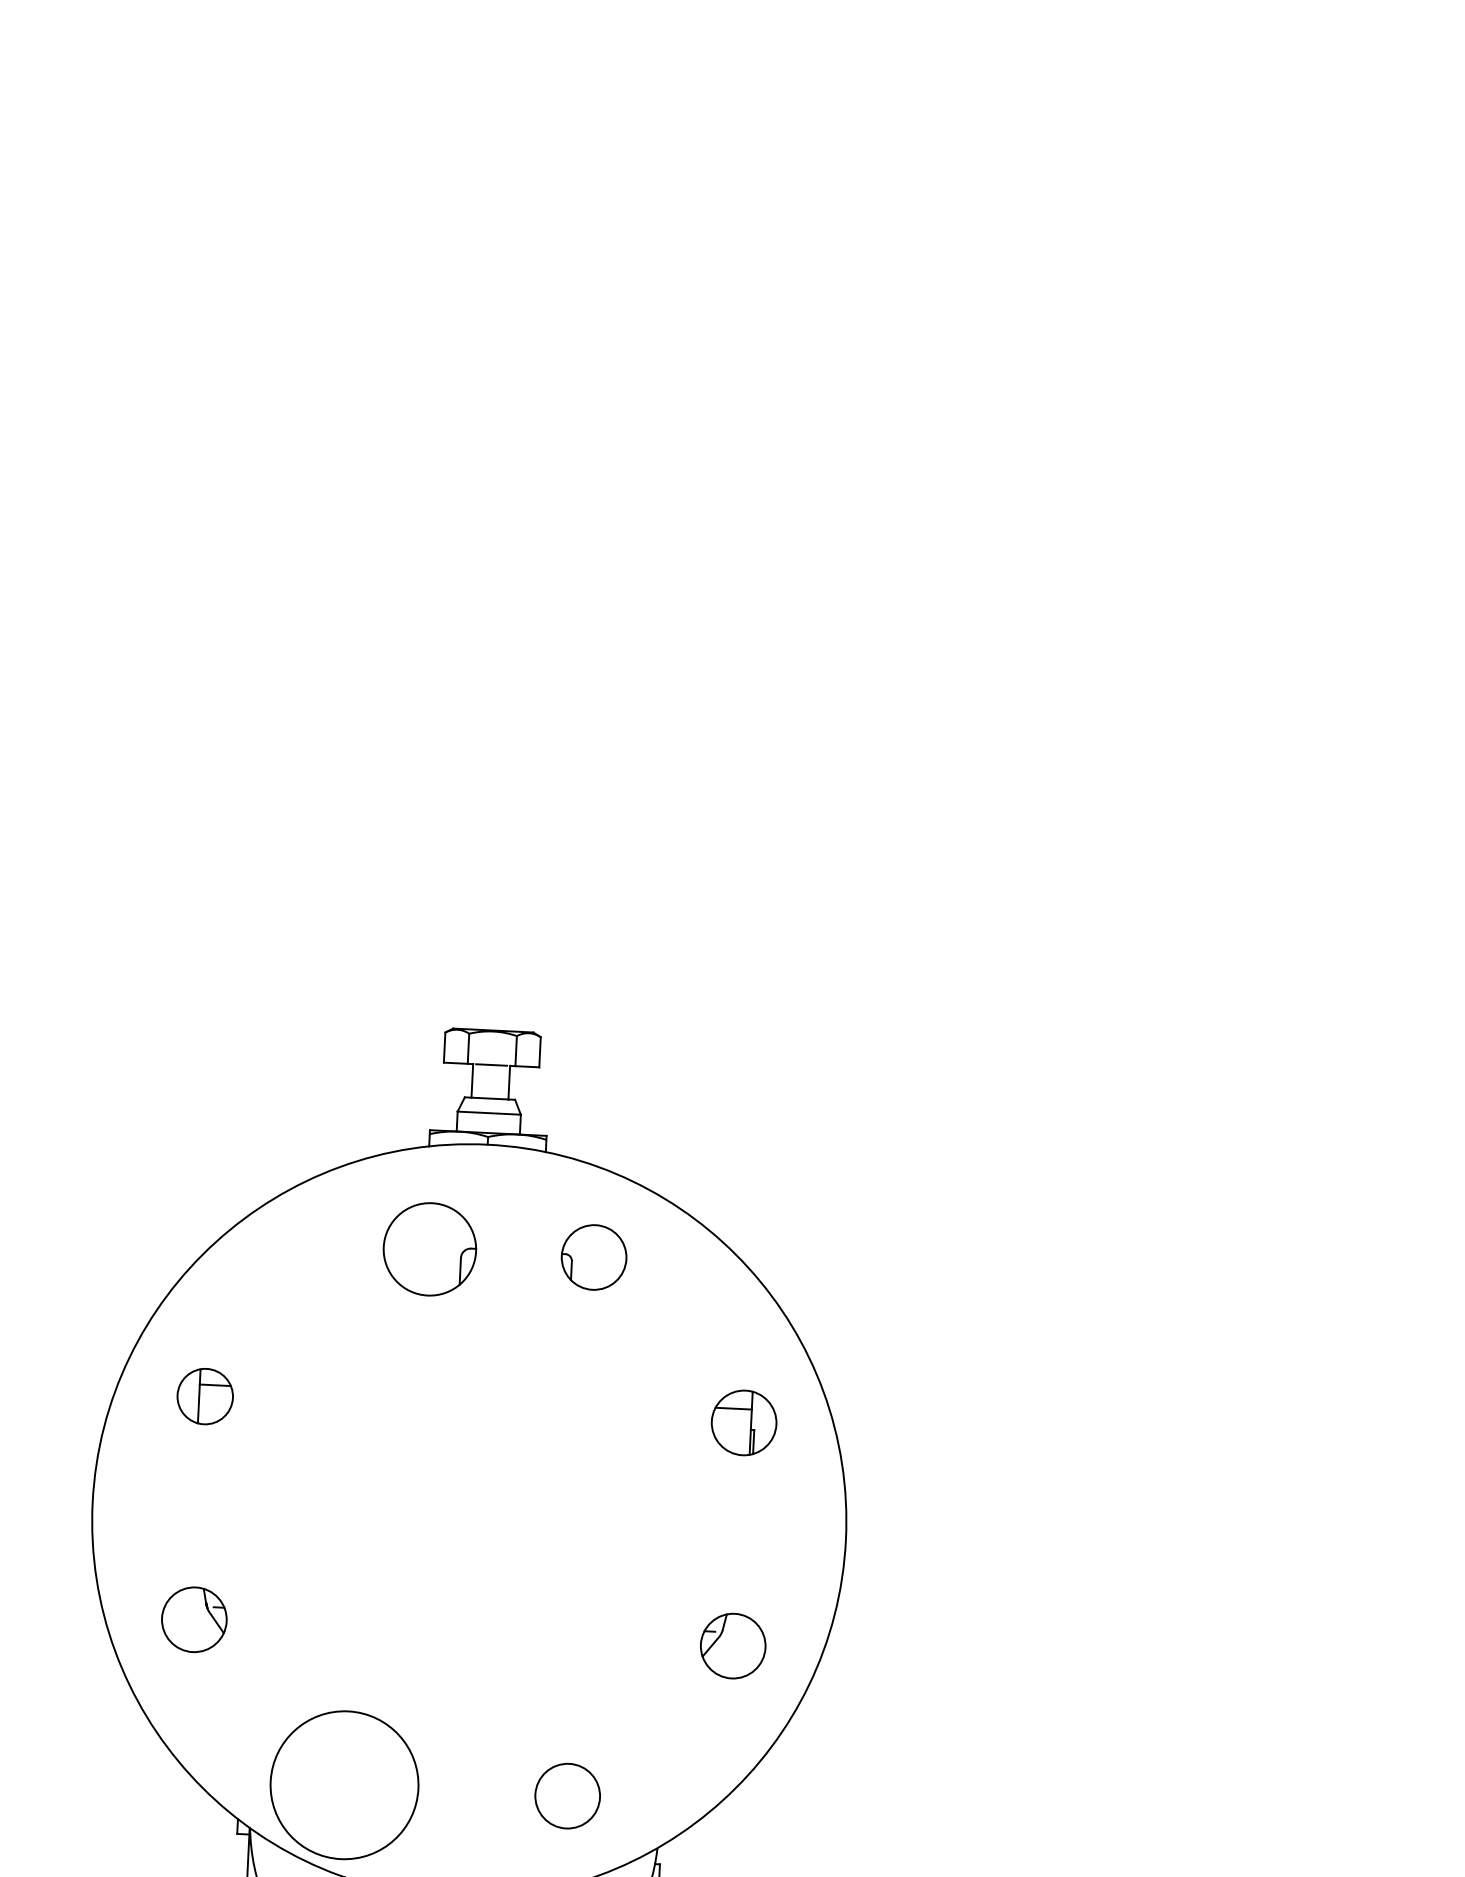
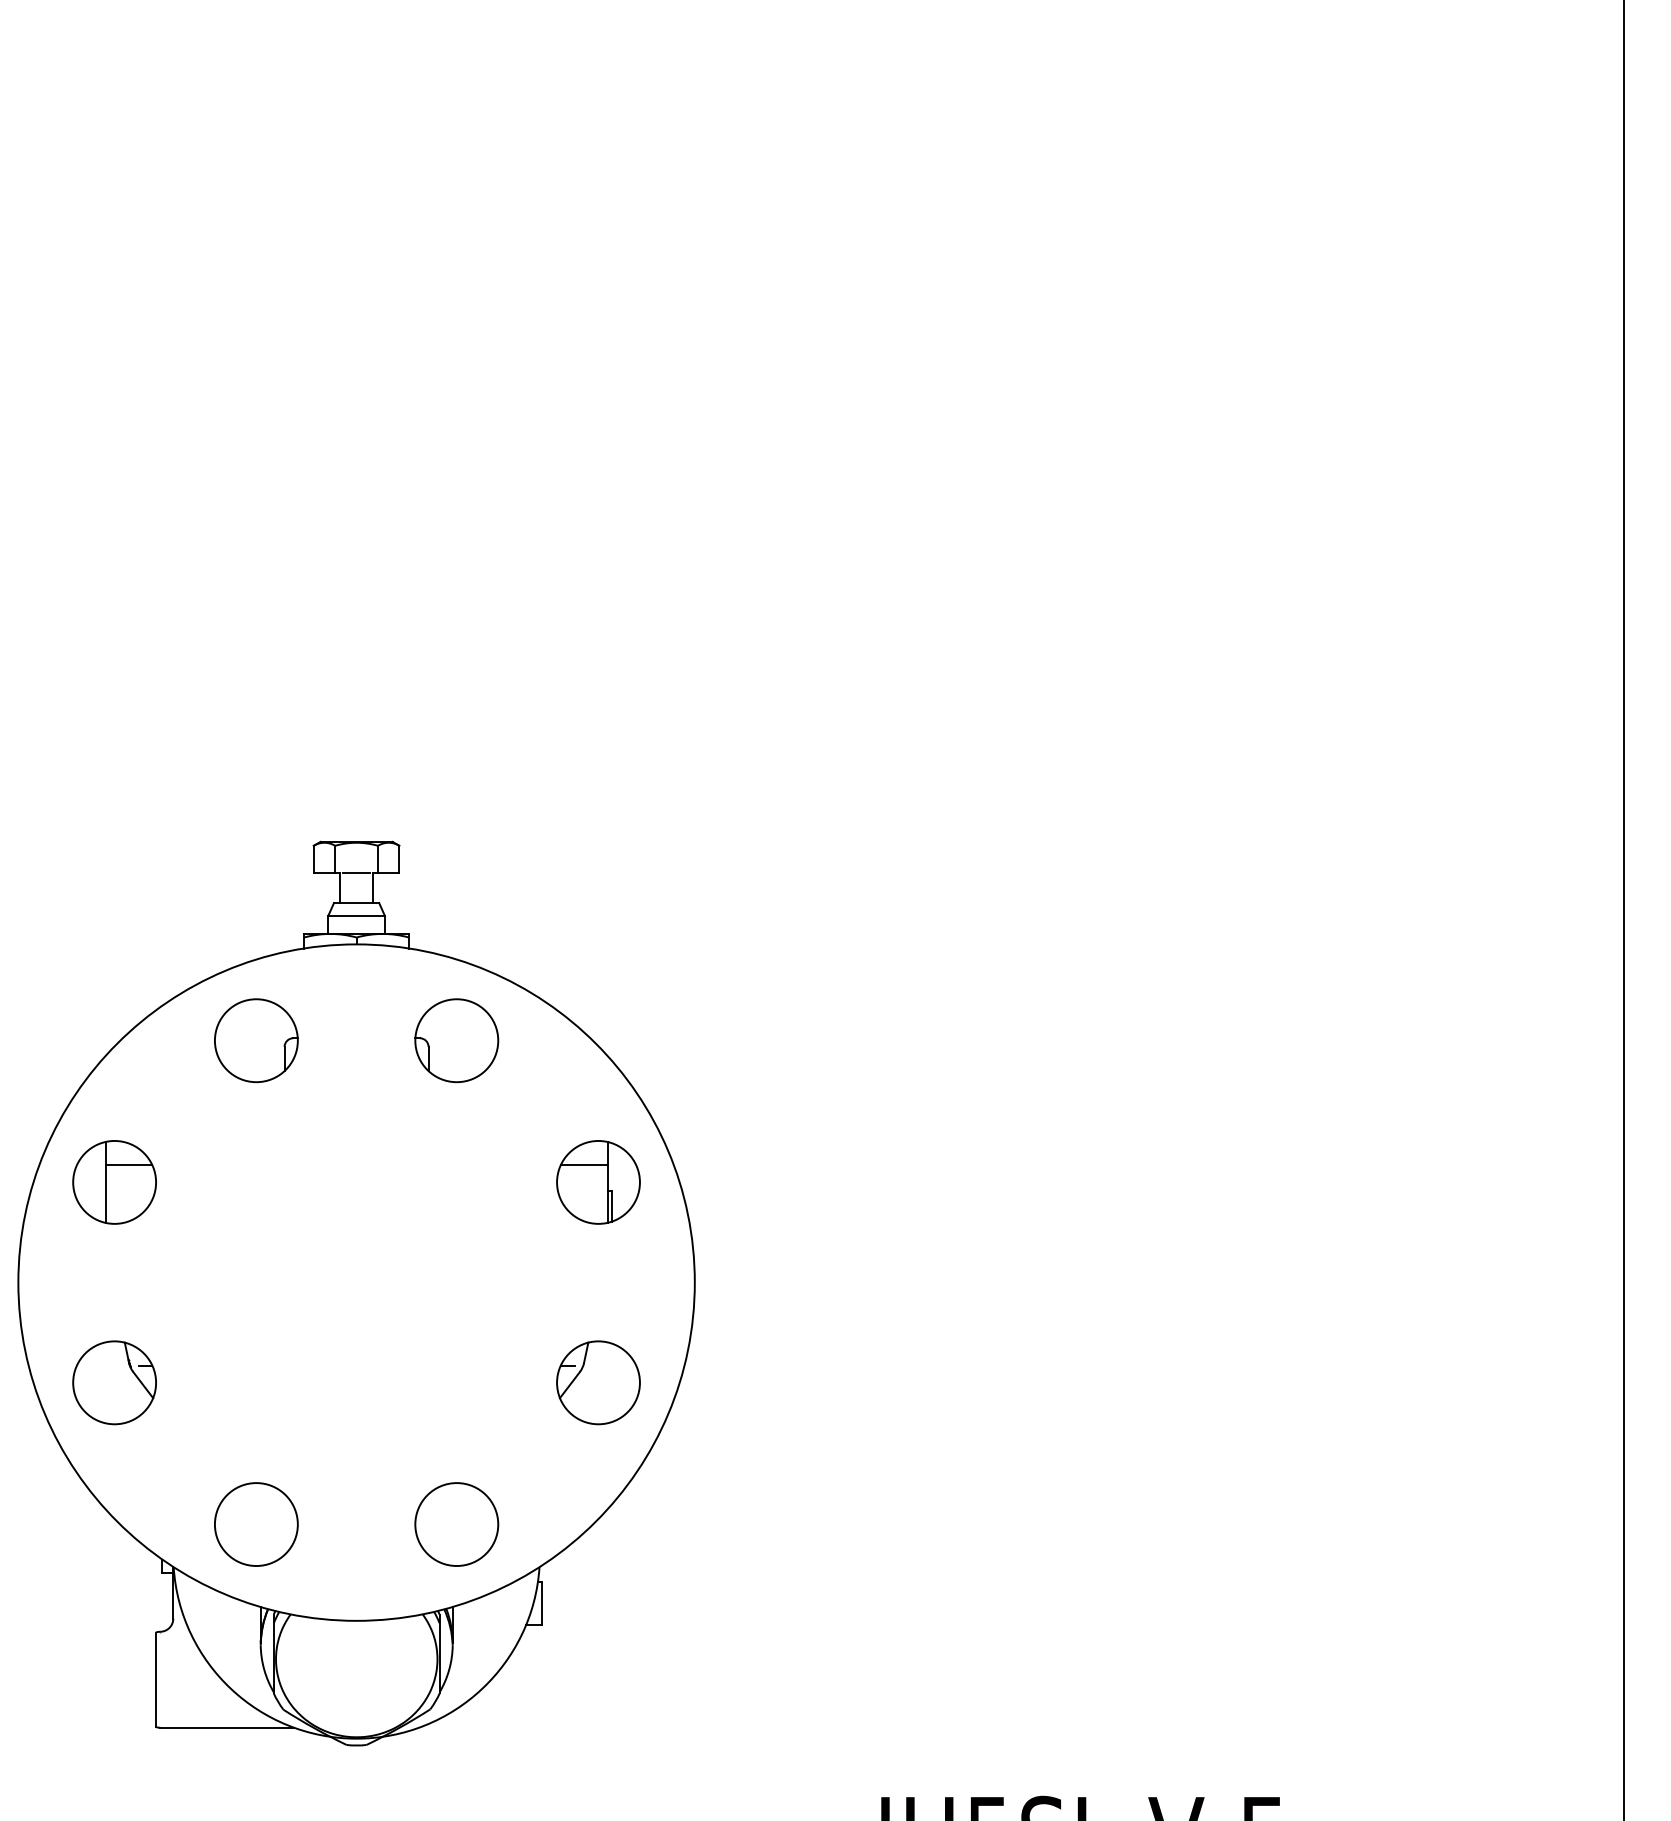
part: (430, 1249) -> (256, 1040), moved
part: (593, 1257) -> (456, 1040), size x1.43
part: (205, 1396) -> (114, 1182), size x1.67
part: (744, 1423) -> (598, 1182), size x1.43
part: (194, 1619) -> (114, 1382), size x1.43
part: (733, 1645) -> (598, 1382), size x1.43
circle: (343, 1785) -> (255, 1524), size x0.62
circle: (567, 1796) -> (456, 1524), size x1.43

